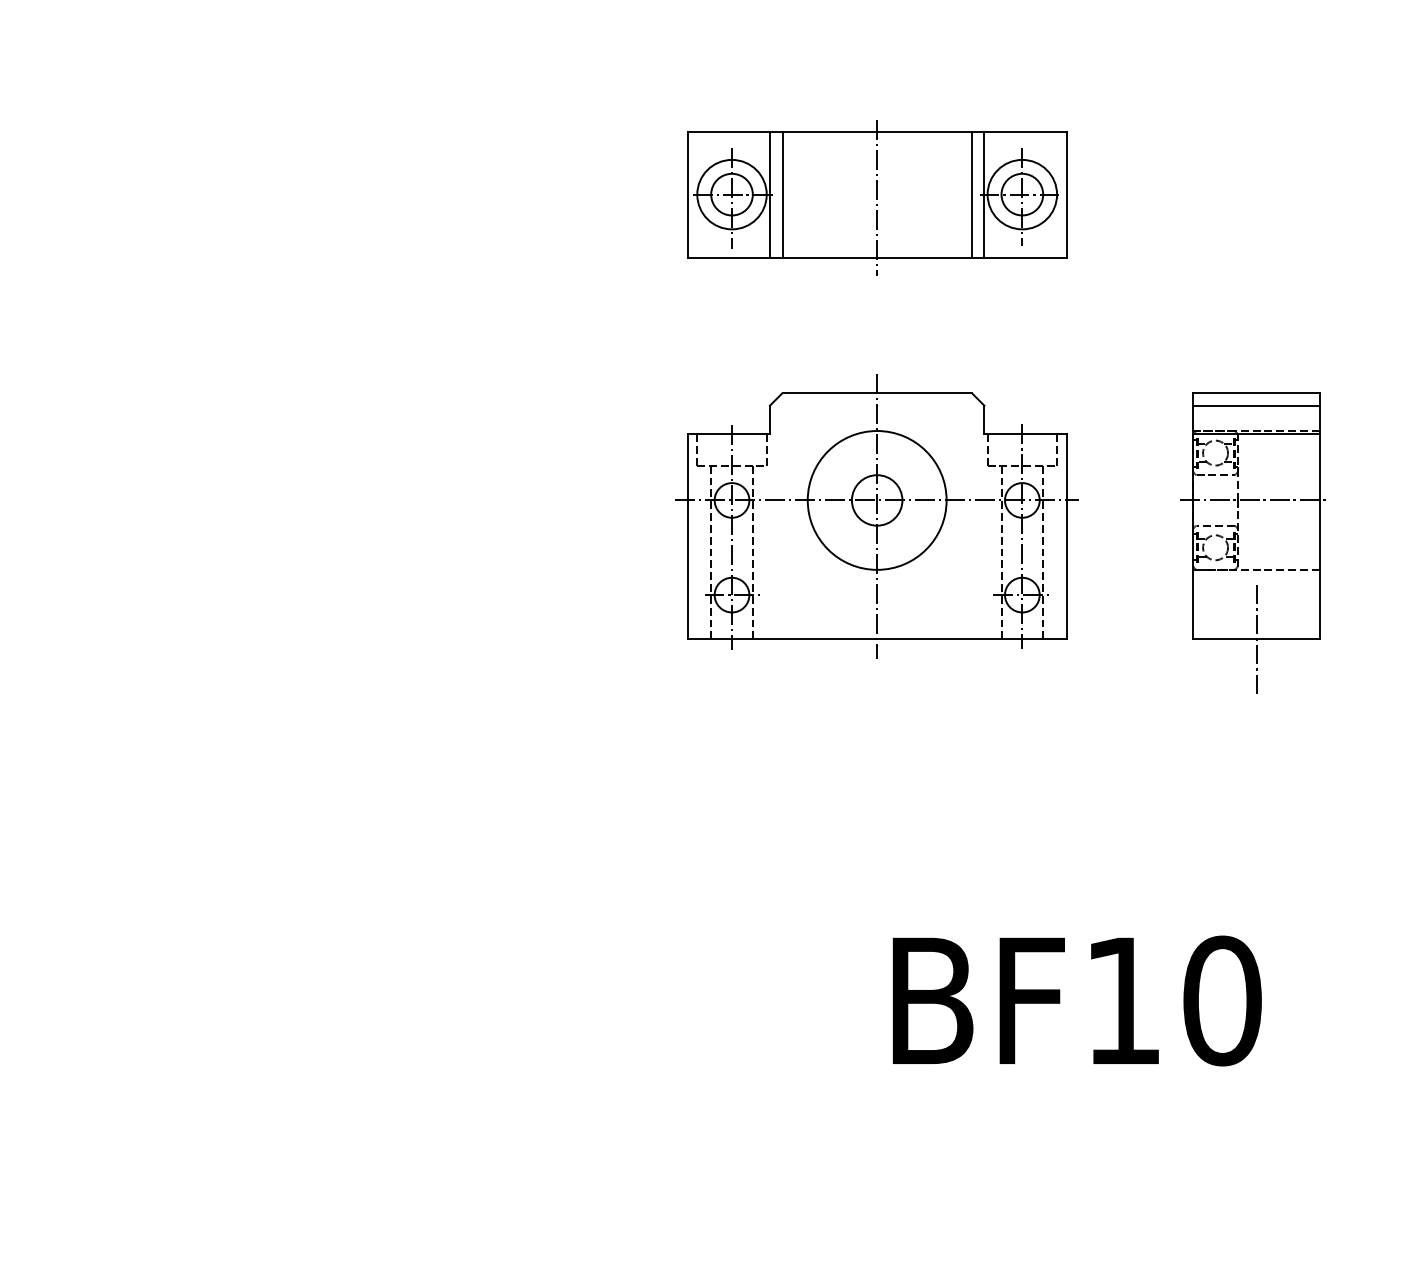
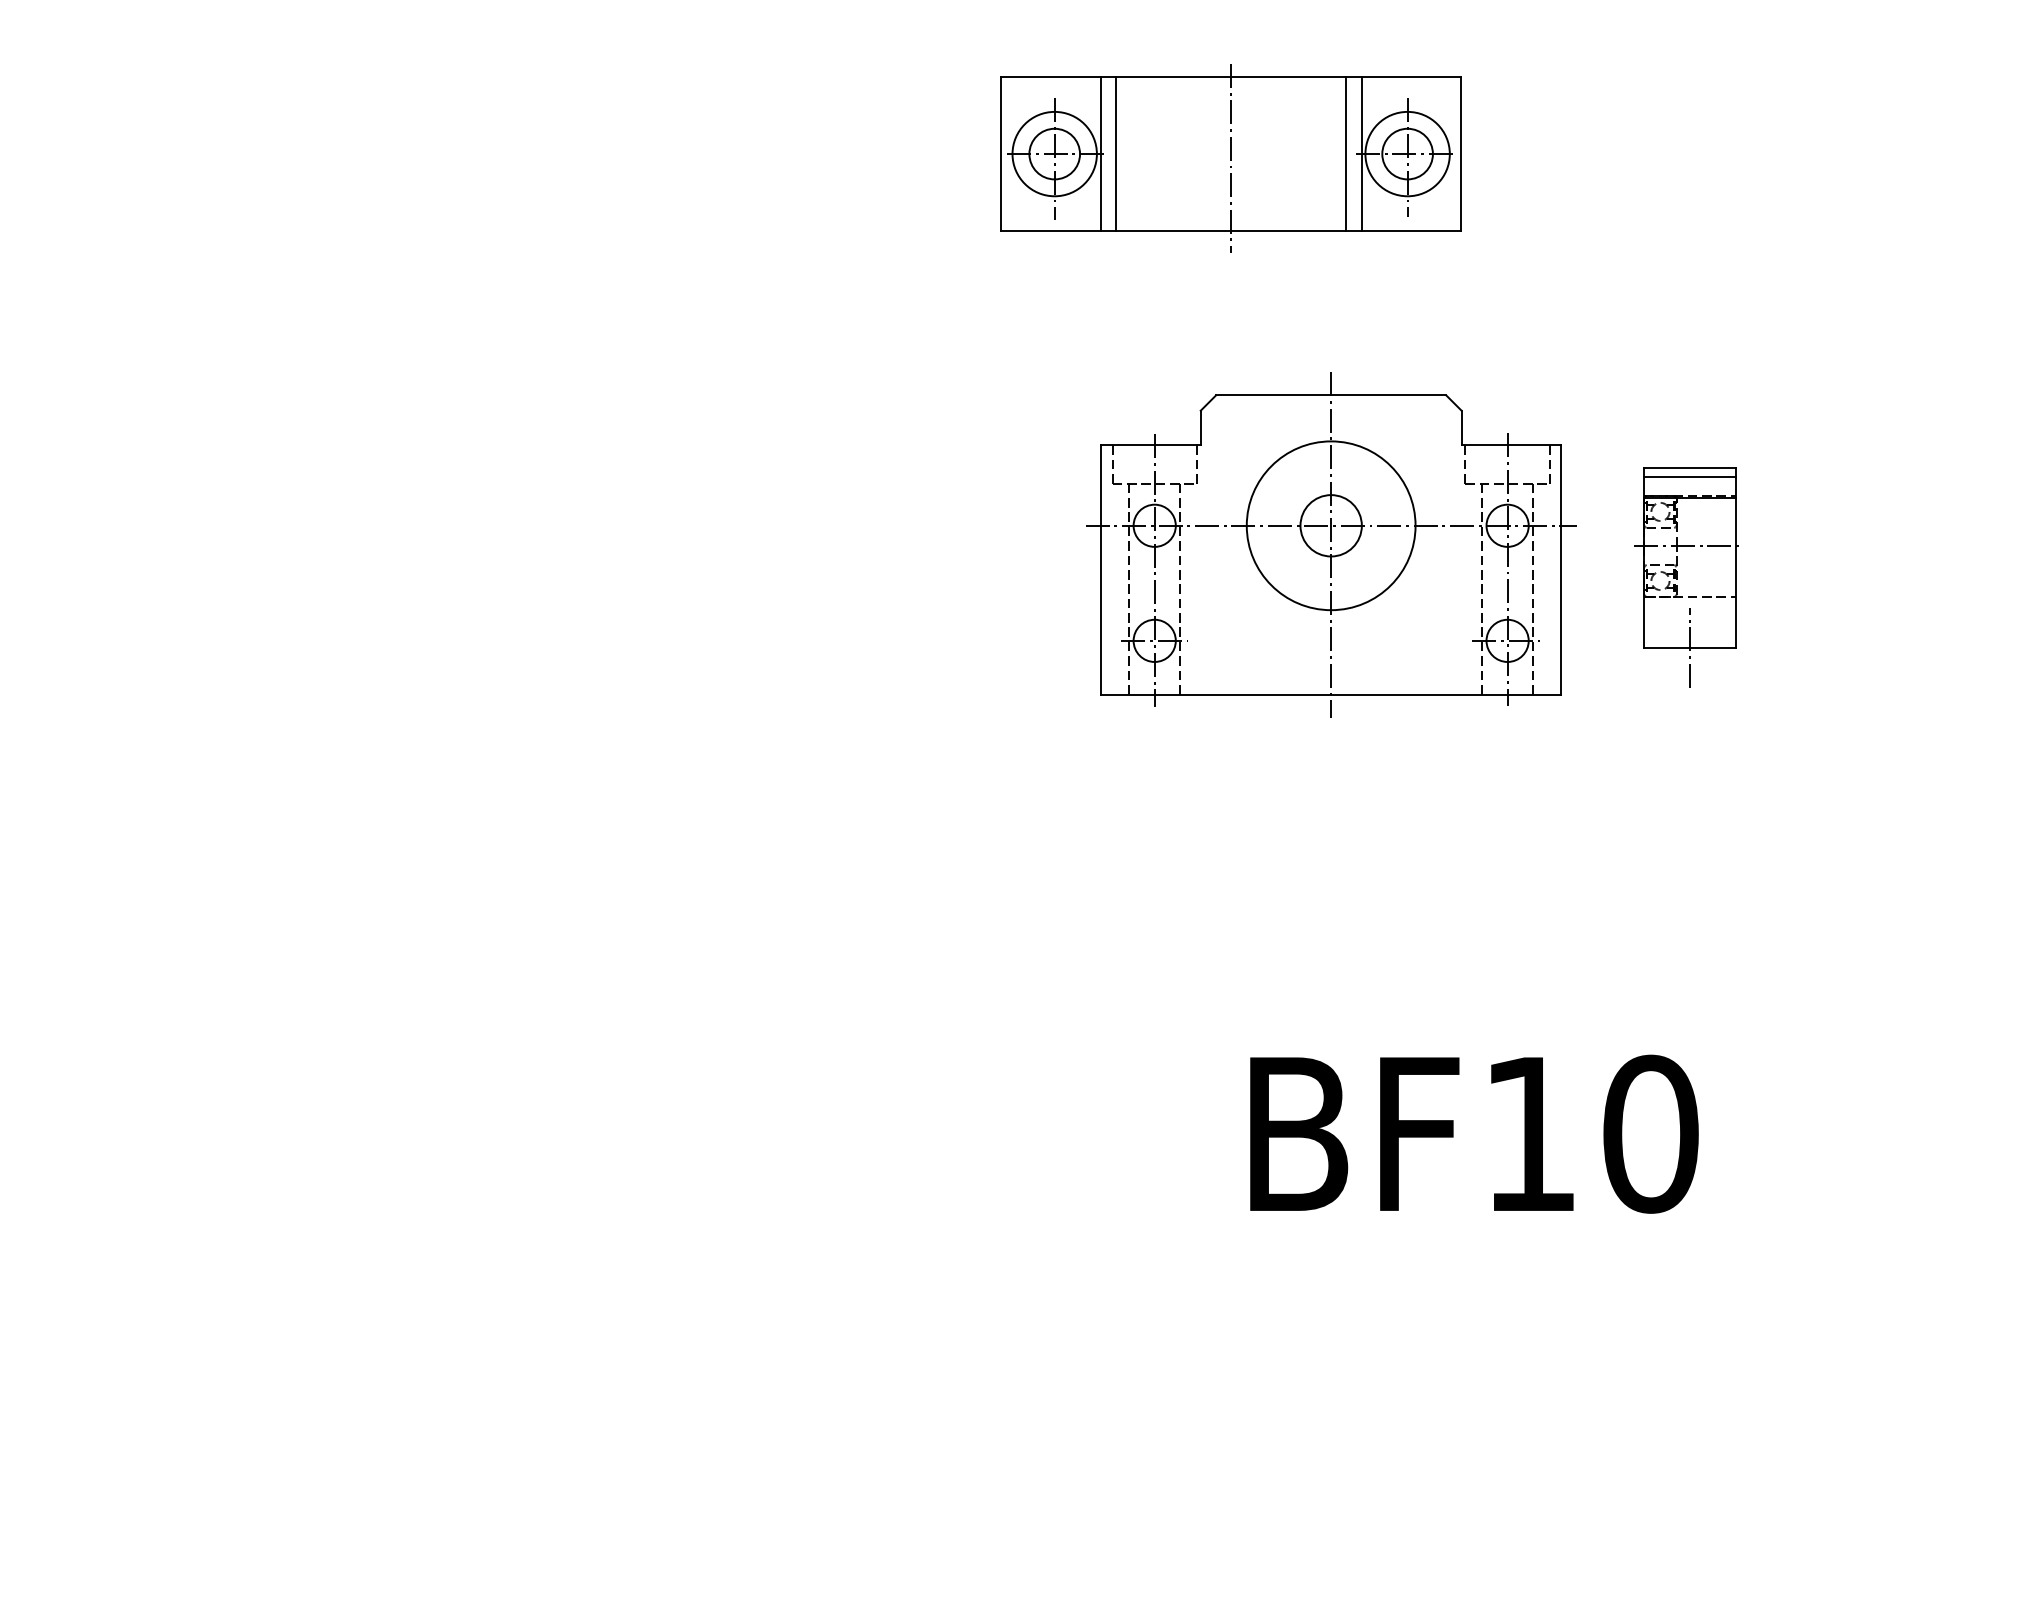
part: (877, 515) -> (1331, 544), moved
part: (1252, 542) -> (1687, 577), size x0.6

